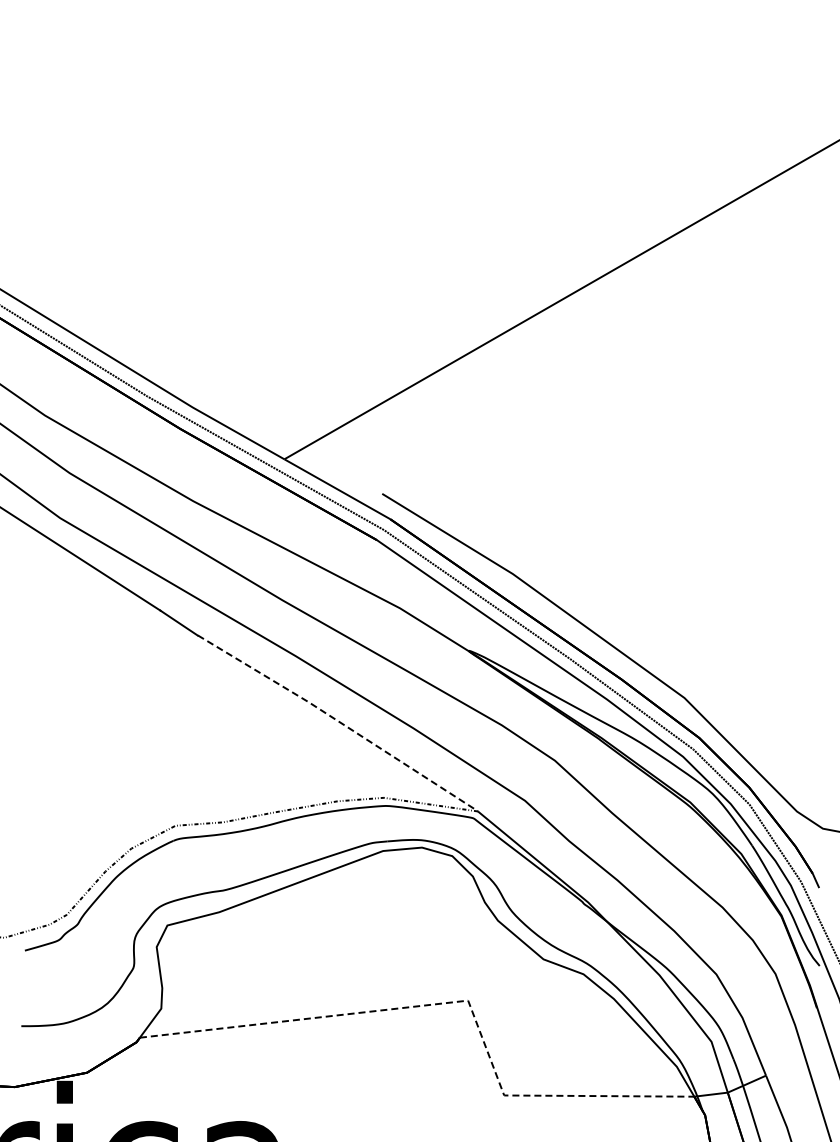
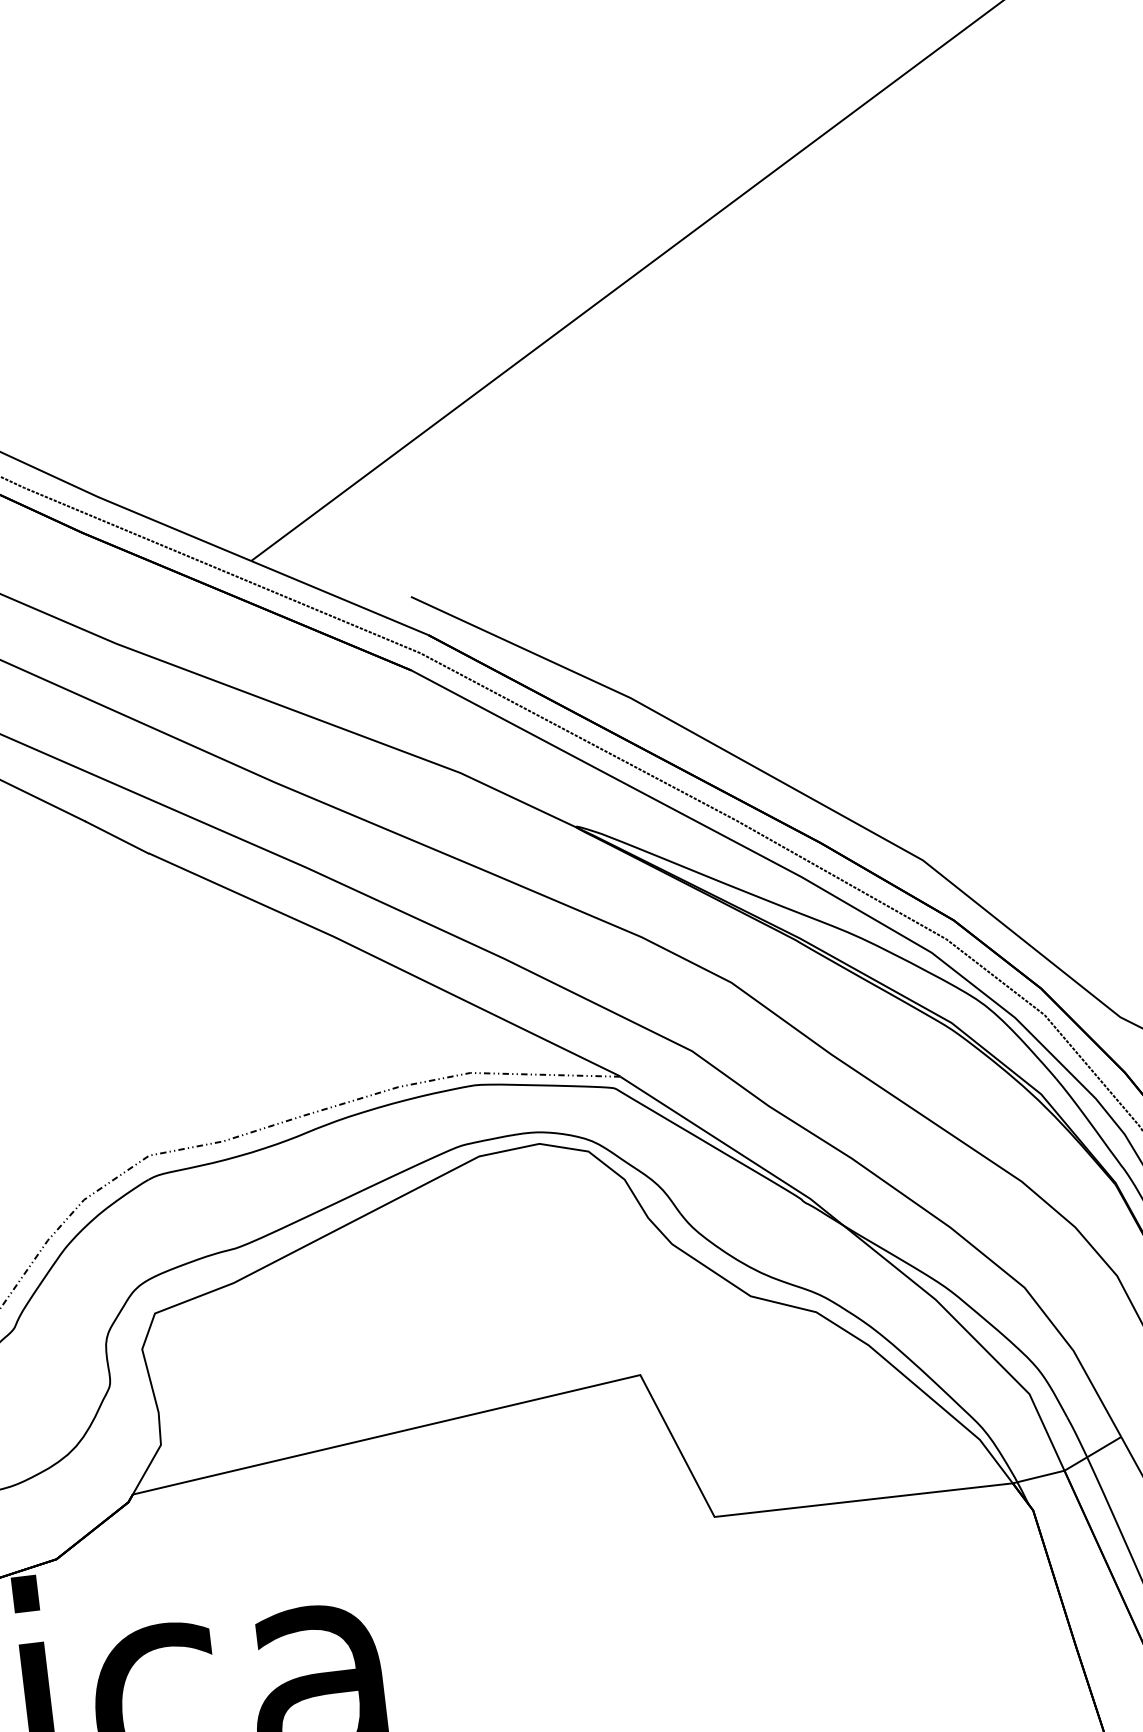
line: (338, 721) -> (384, 961), dashed -> solid
line: (450, 1002) -> (613, 1381), dashed -> solid

